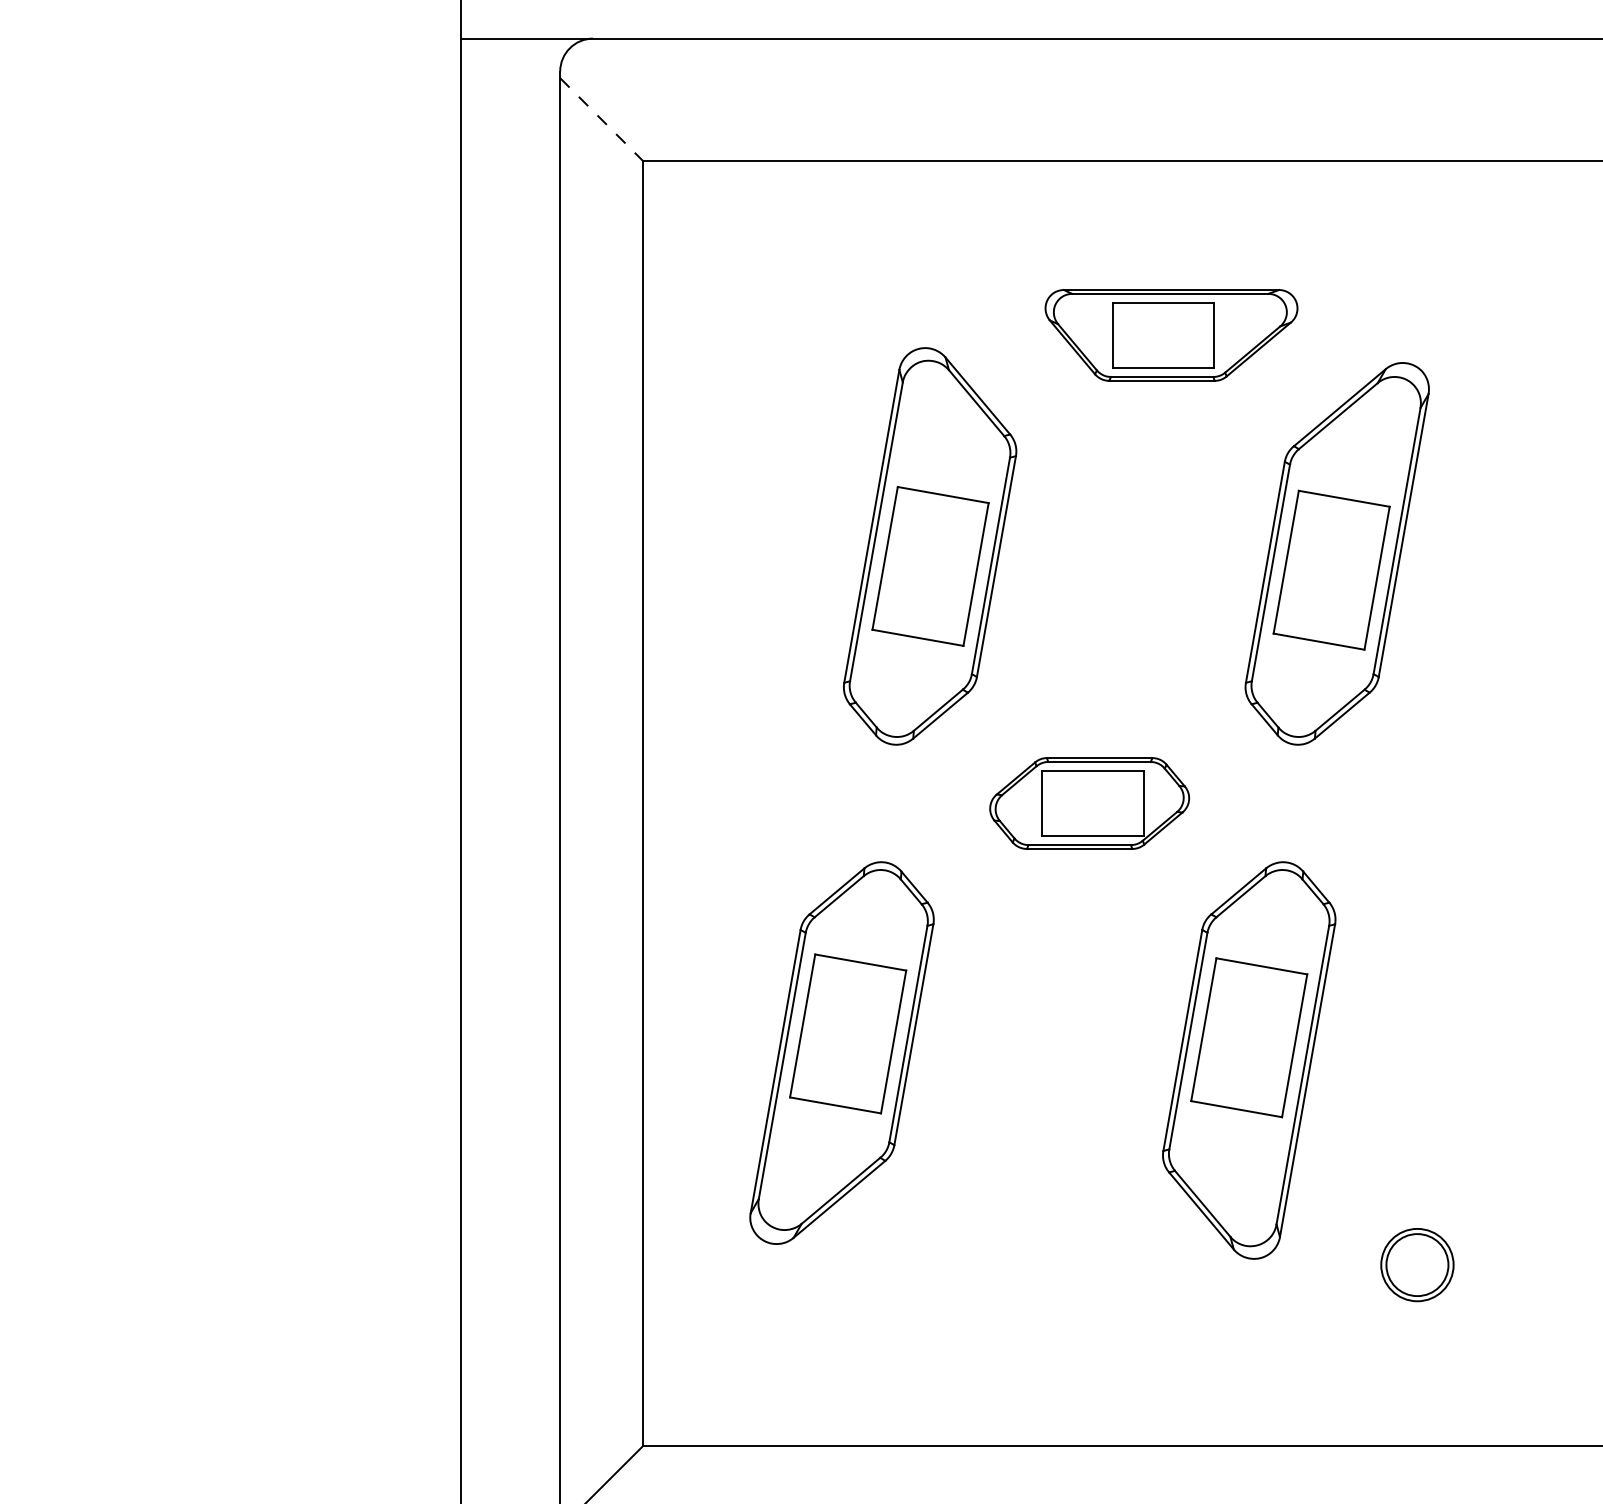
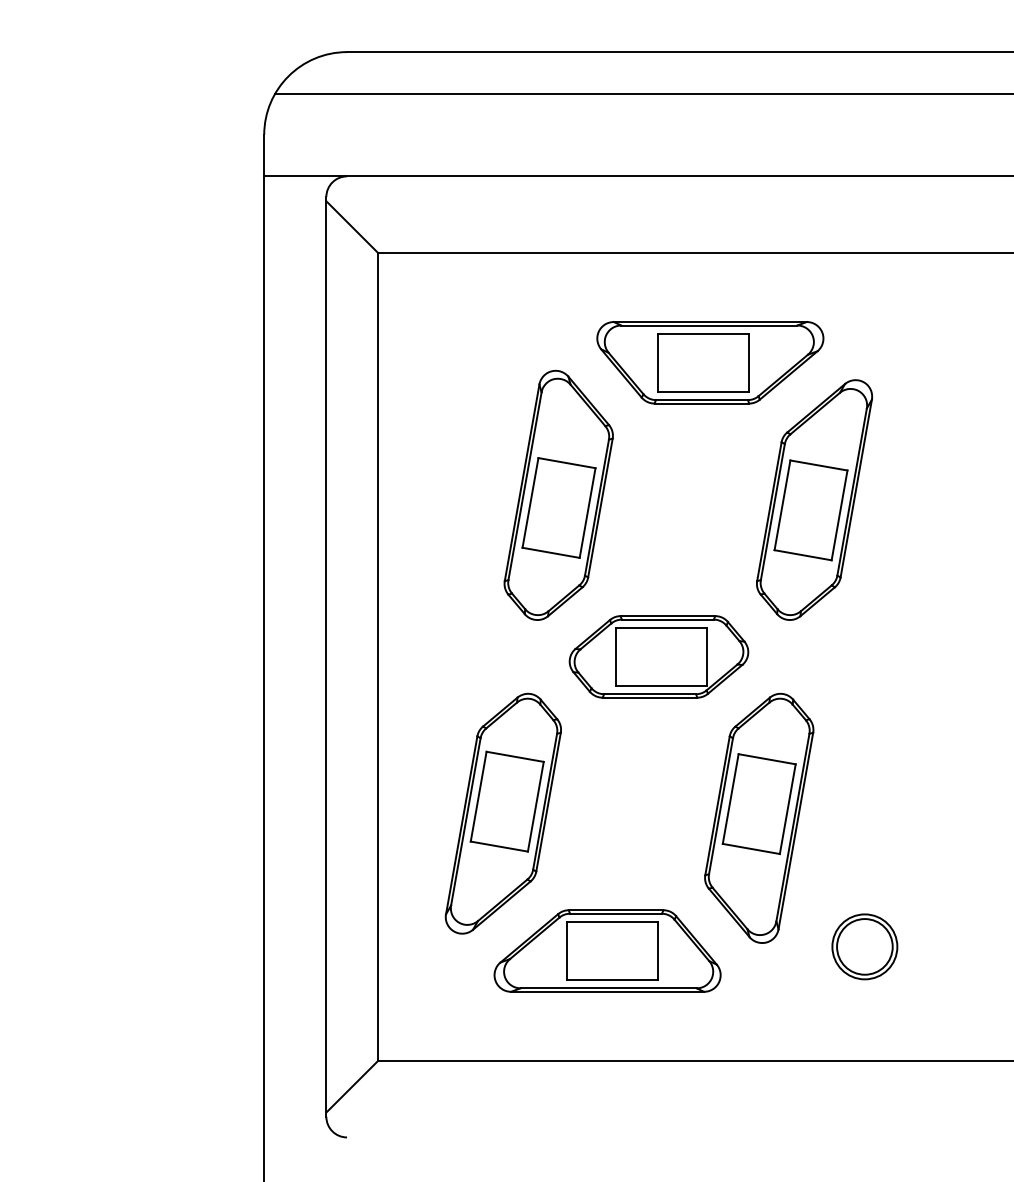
line: (601, 119) -> (352, 227), dashed -> solid
part: (1171, 334) -> (710, 362), size x1.43
part: (1088, 802) -> (658, 656), size x1.43
part: (1416, 1264) -> (864, 946), size x1.43
part: (1007, 1270) -> (607, 950), added

